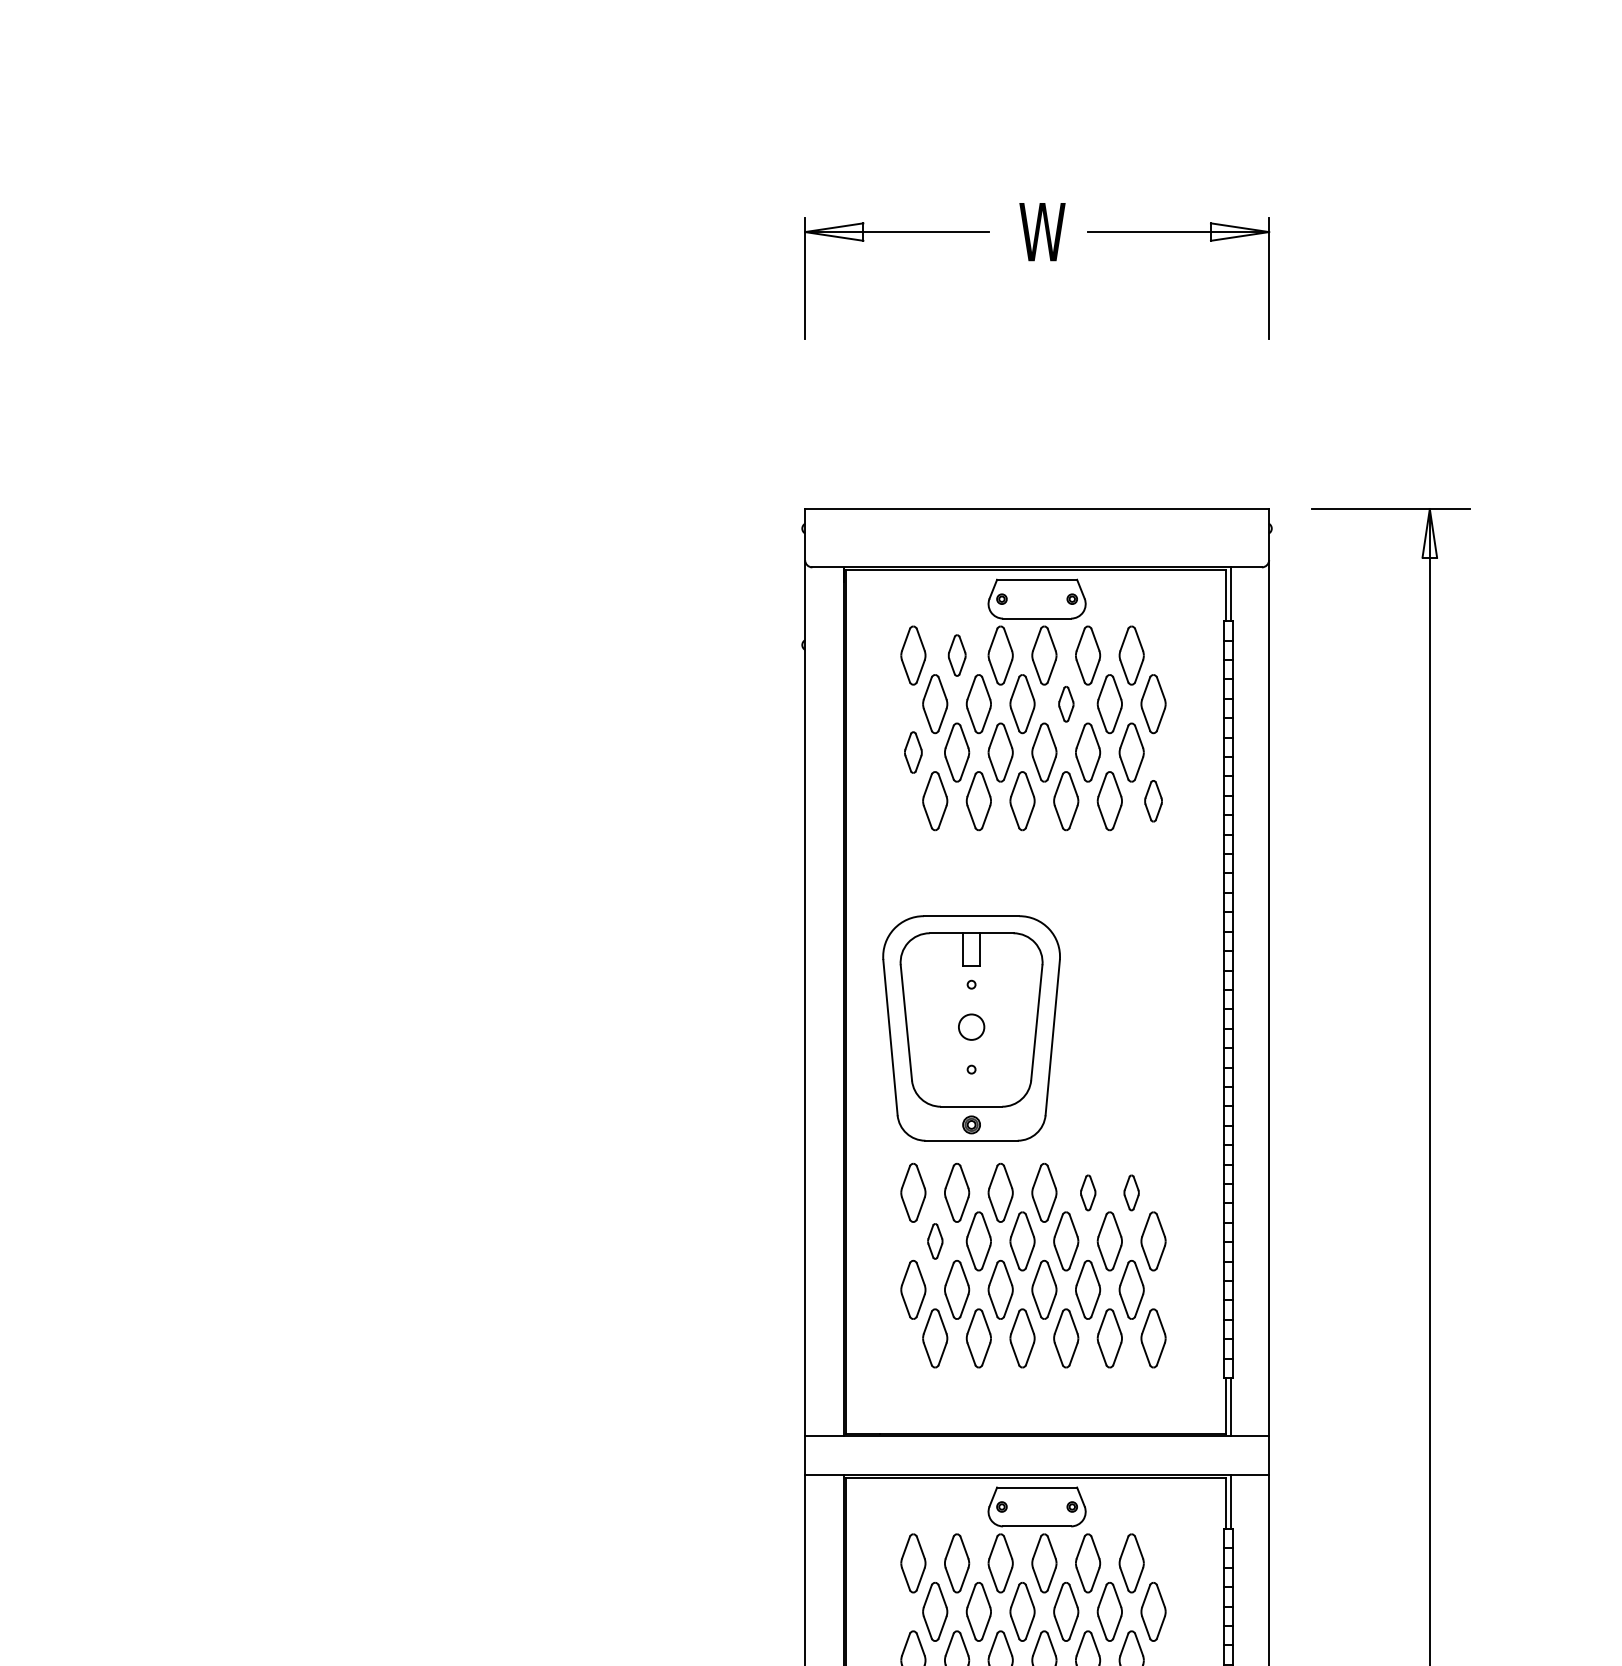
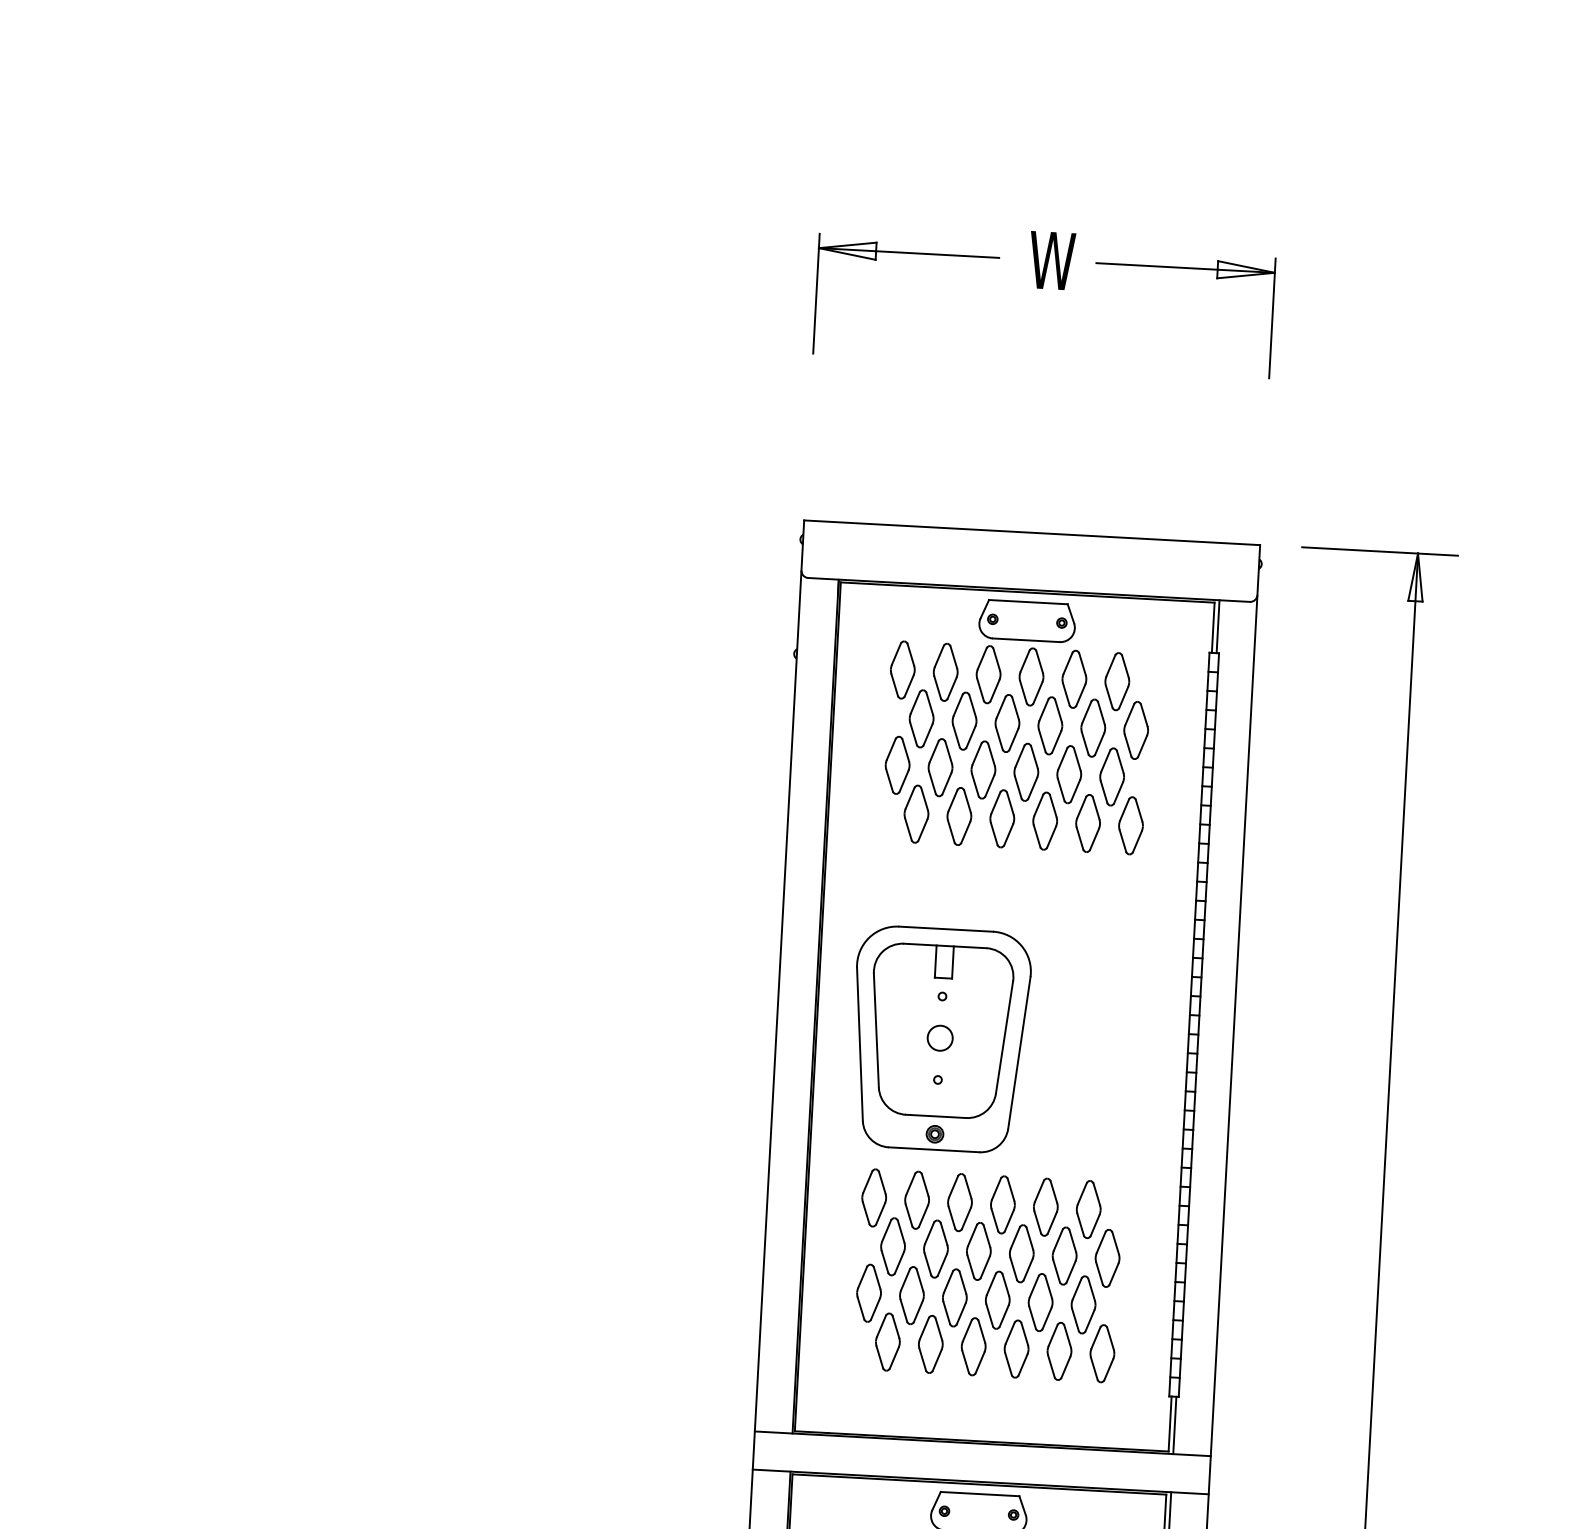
part: (957, 655) -> (946, 672), size x1.43
part: (1066, 704) -> (1050, 726), size x1.67
part: (913, 752) -> (897, 765), size x1.43
part: (1153, 801) -> (1130, 826), size x1.43
part: (1088, 1192) -> (1046, 1206), size x1.67
part: (1131, 1192) -> (1088, 1209), size x1.67
part: (935, 1241) -> (893, 1246), size x1.67

